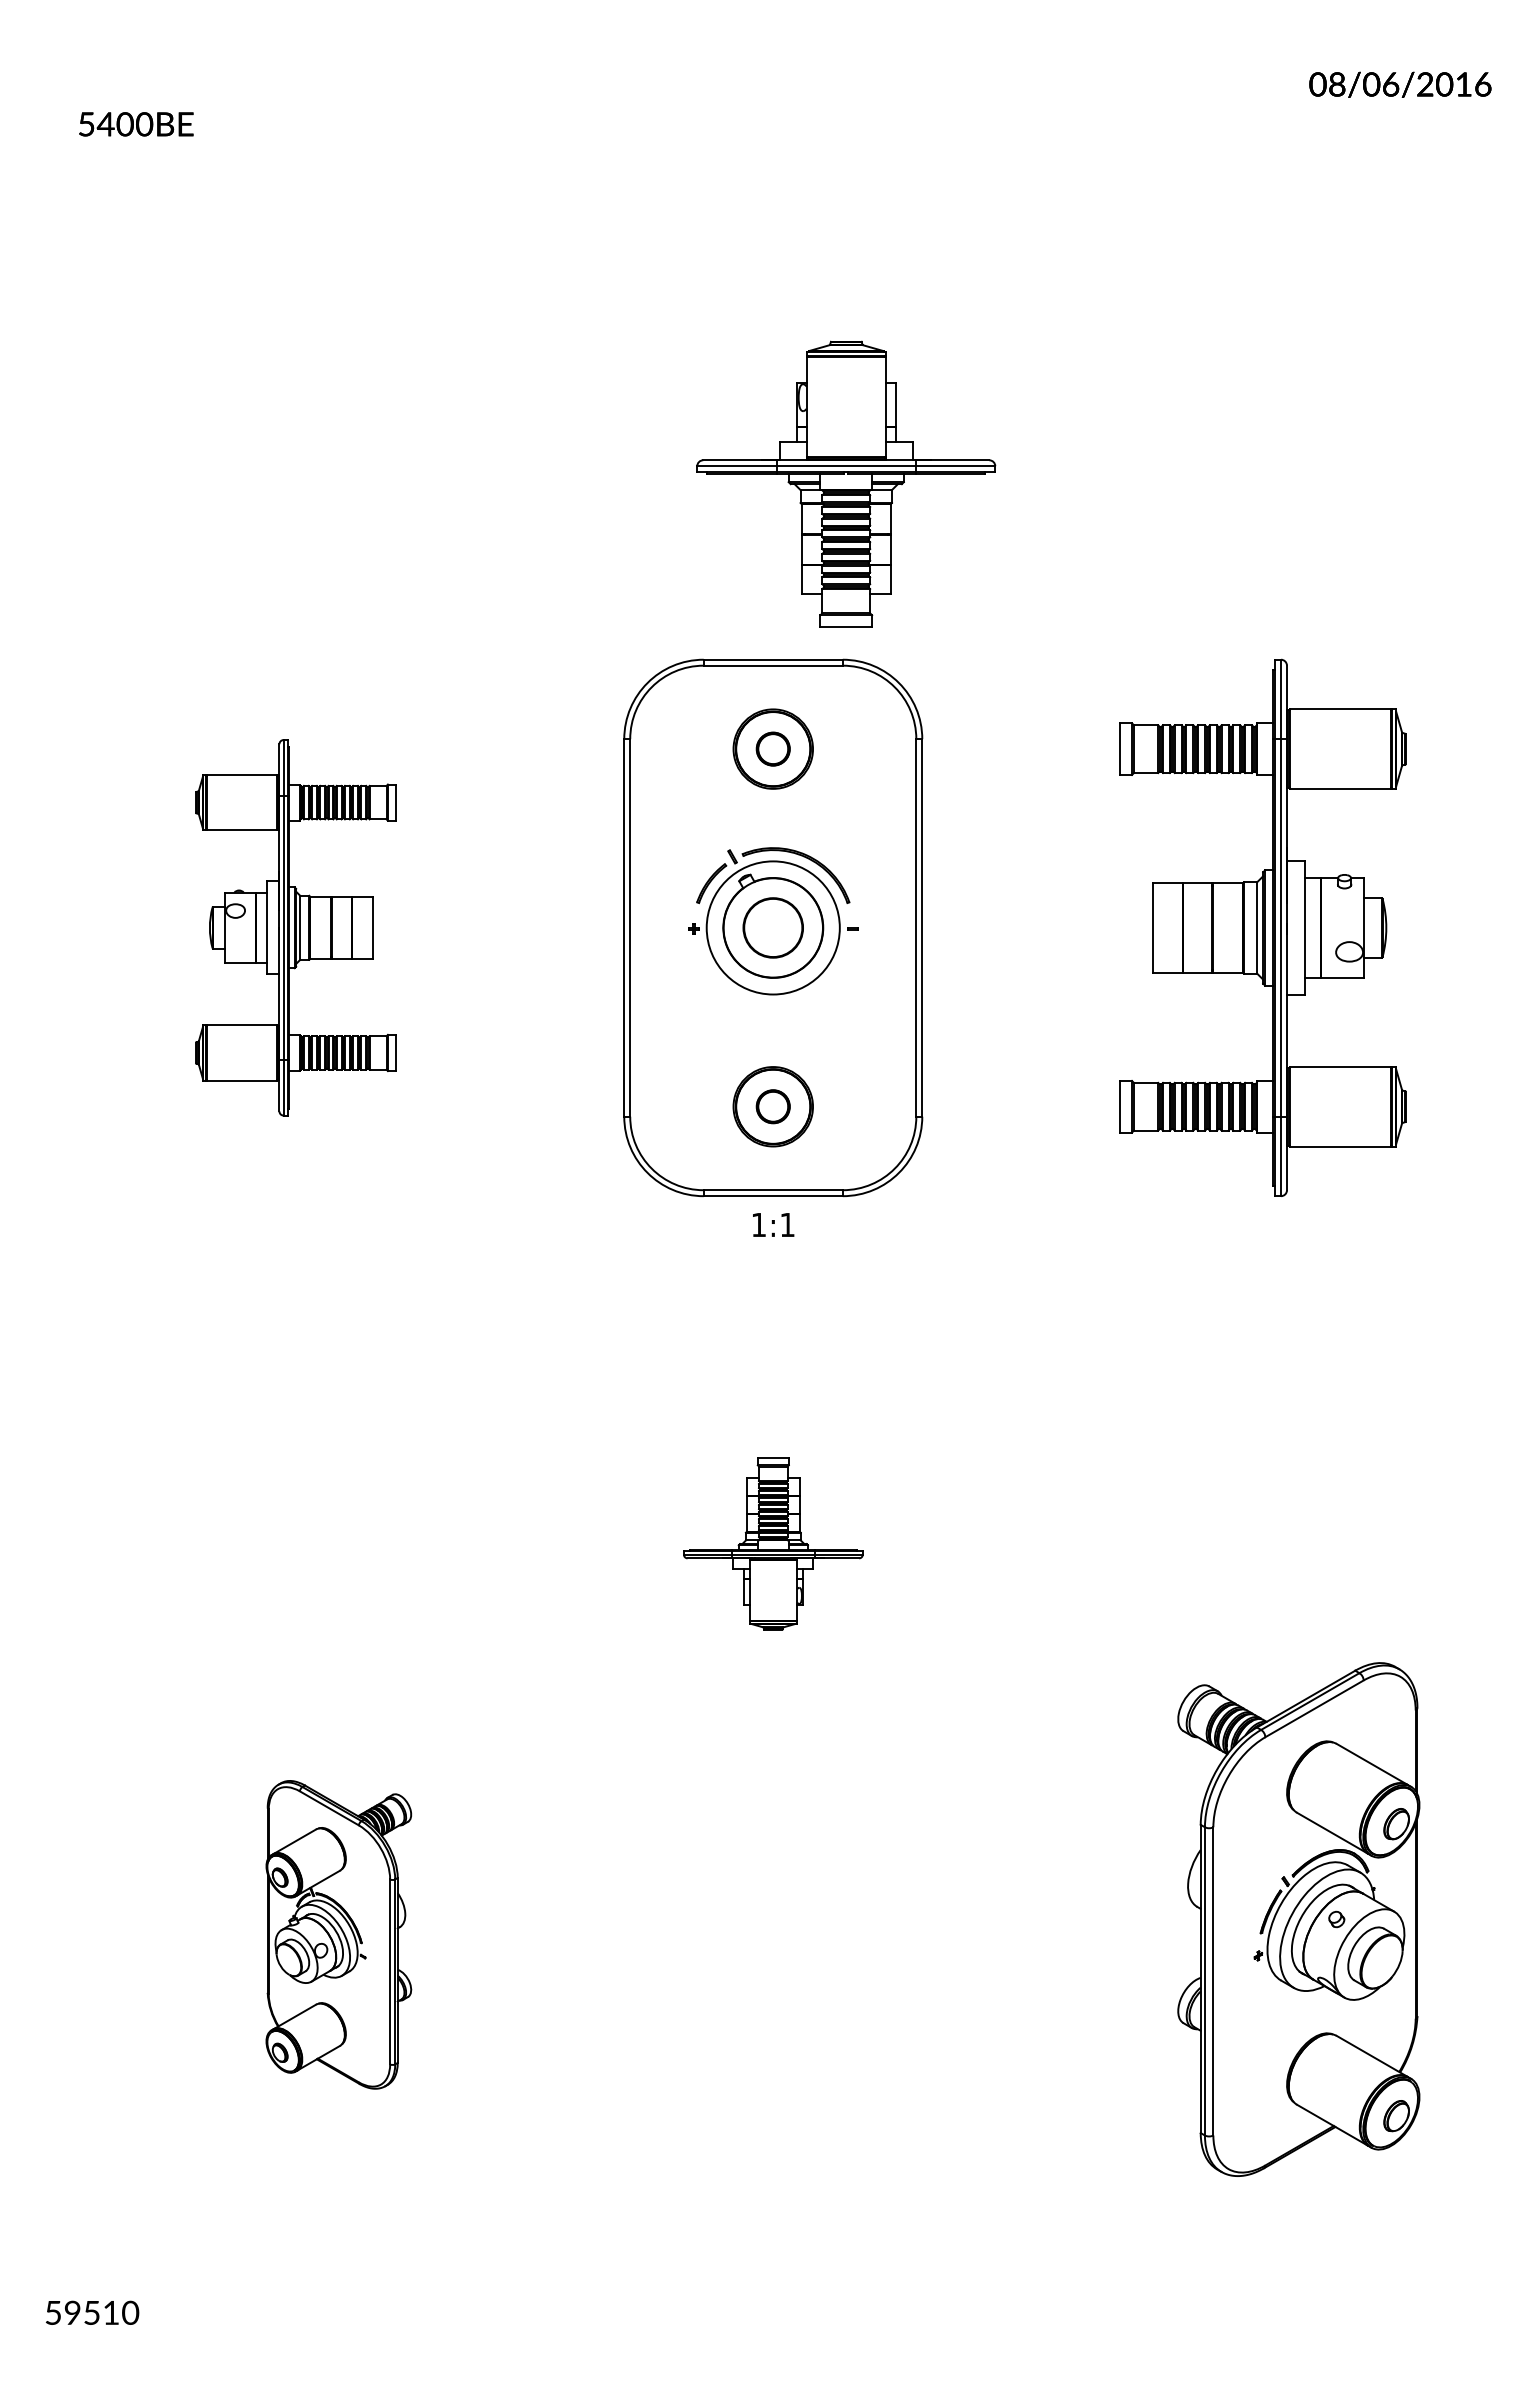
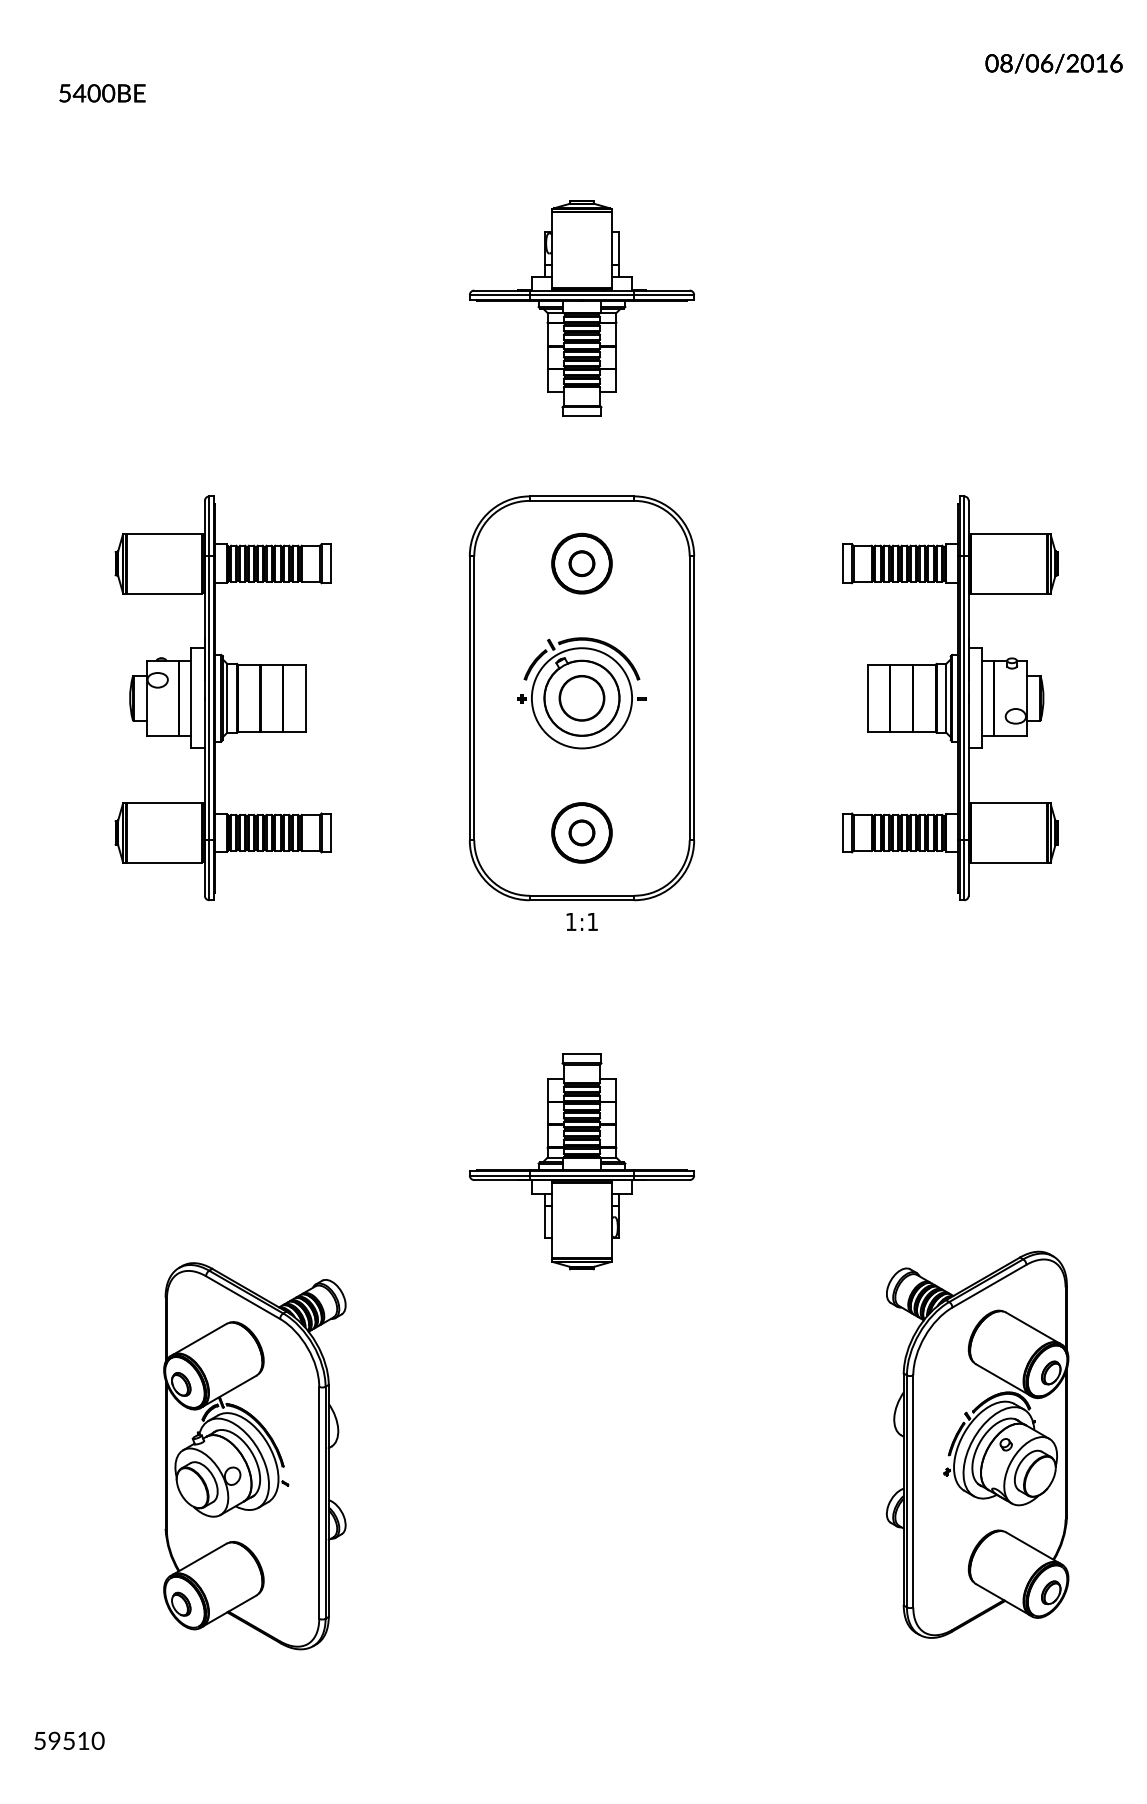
part: (846, 483) -> (582, 308), moved
part: (295, 927) -> (222, 697), size x1.43
part: (773, 1543) -> (582, 1161), size x1.67
part: (338, 1934) -> (254, 1456), size x1.67

